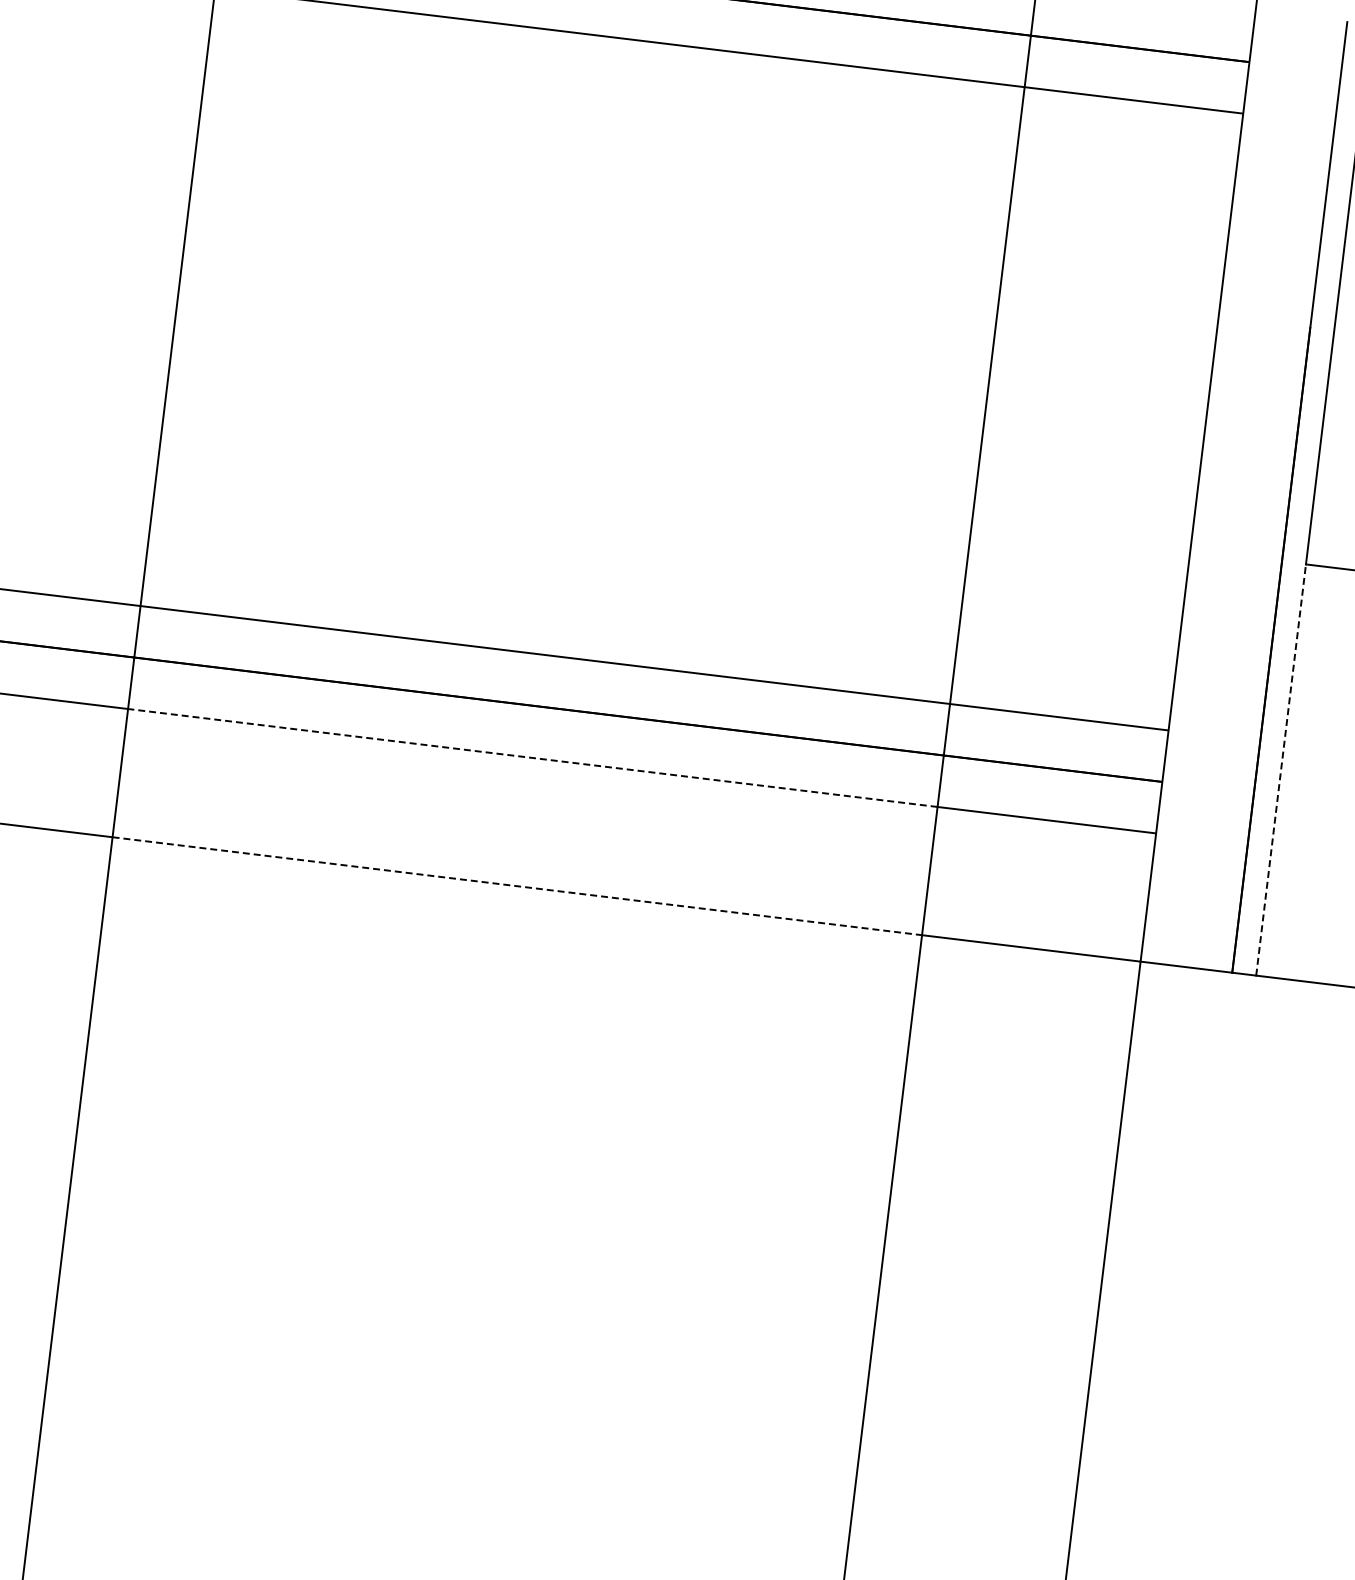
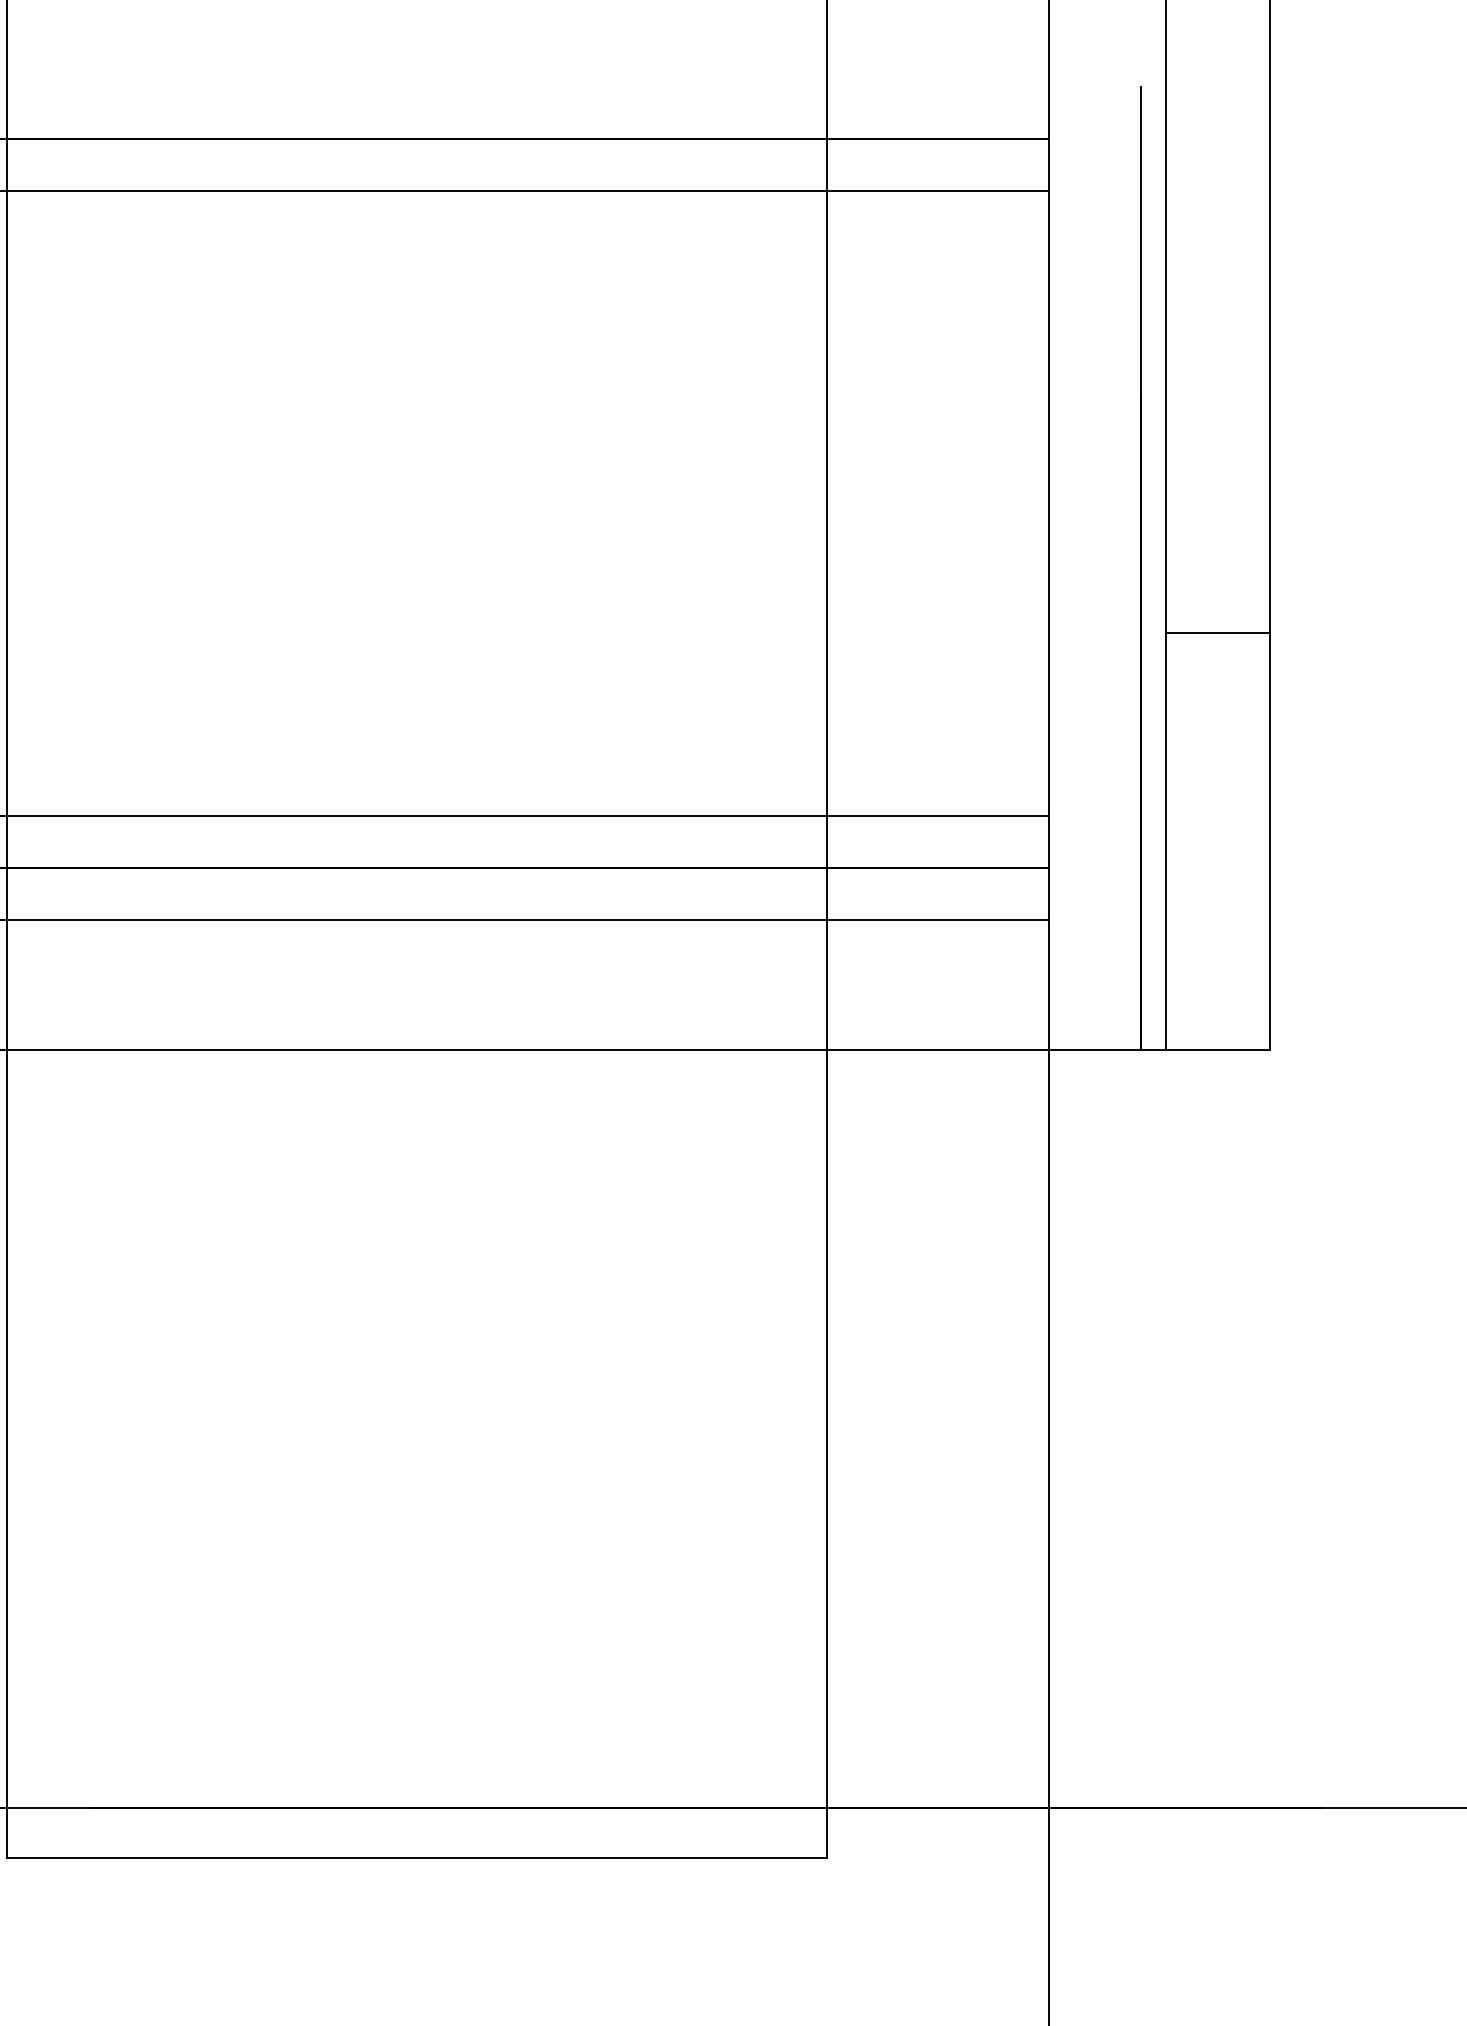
line: (532, 758) -> (416, 920), dashed -> solid
line: (1280, 769) -> (1165, 841), dashed -> solid
line: (517, 886) -> (417, 1050), dashed -> solid

